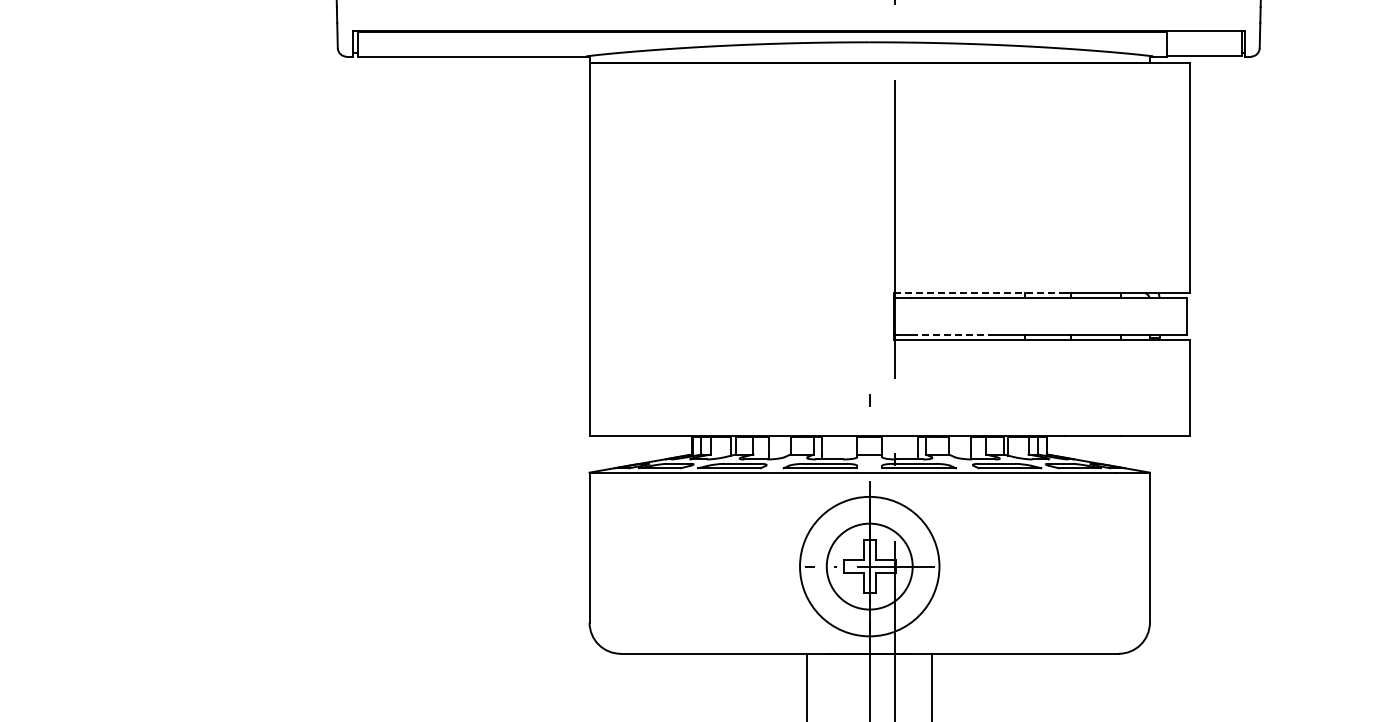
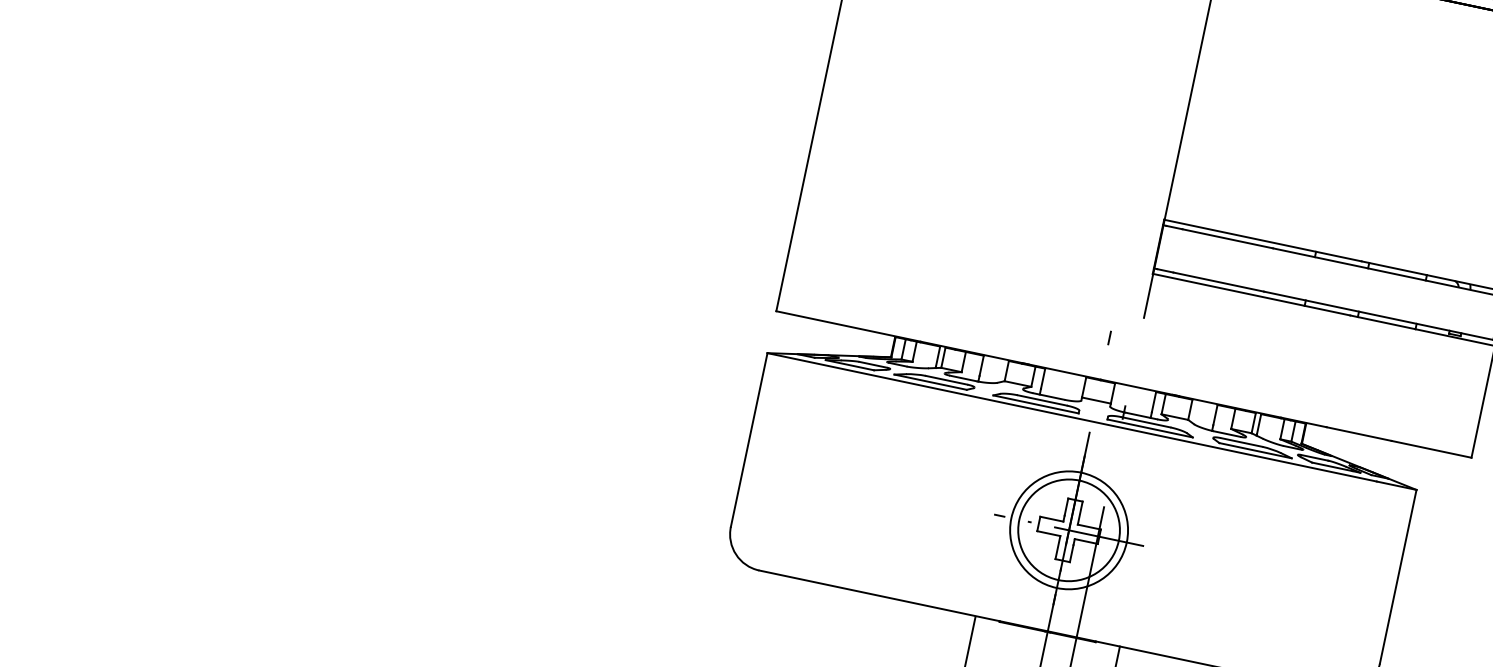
line: (980, 293) -> (1264, 241), dashed -> solid
line: (950, 335) -> (1219, 282), dashed -> solid
circle: (869, 566) -> (1068, 530), size x0.71

